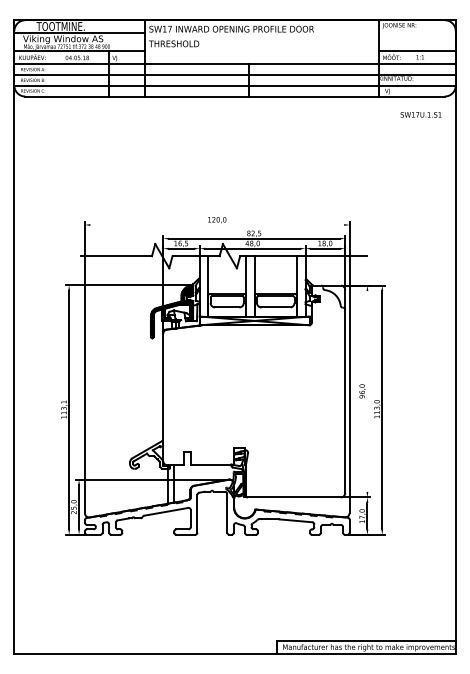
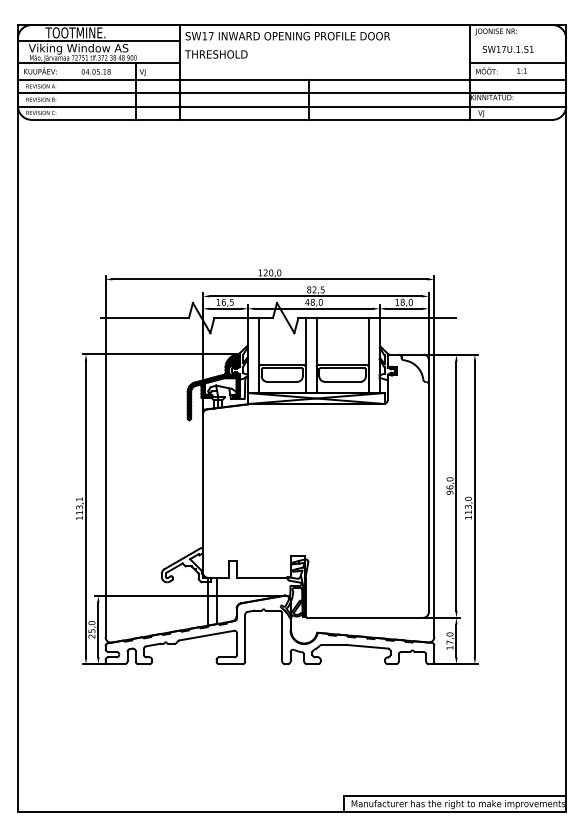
text: (420, 114) -> (507, 49), moved
line: (217, 224) -> (270, 278), added
line: (367, 391) -> (456, 486), added

